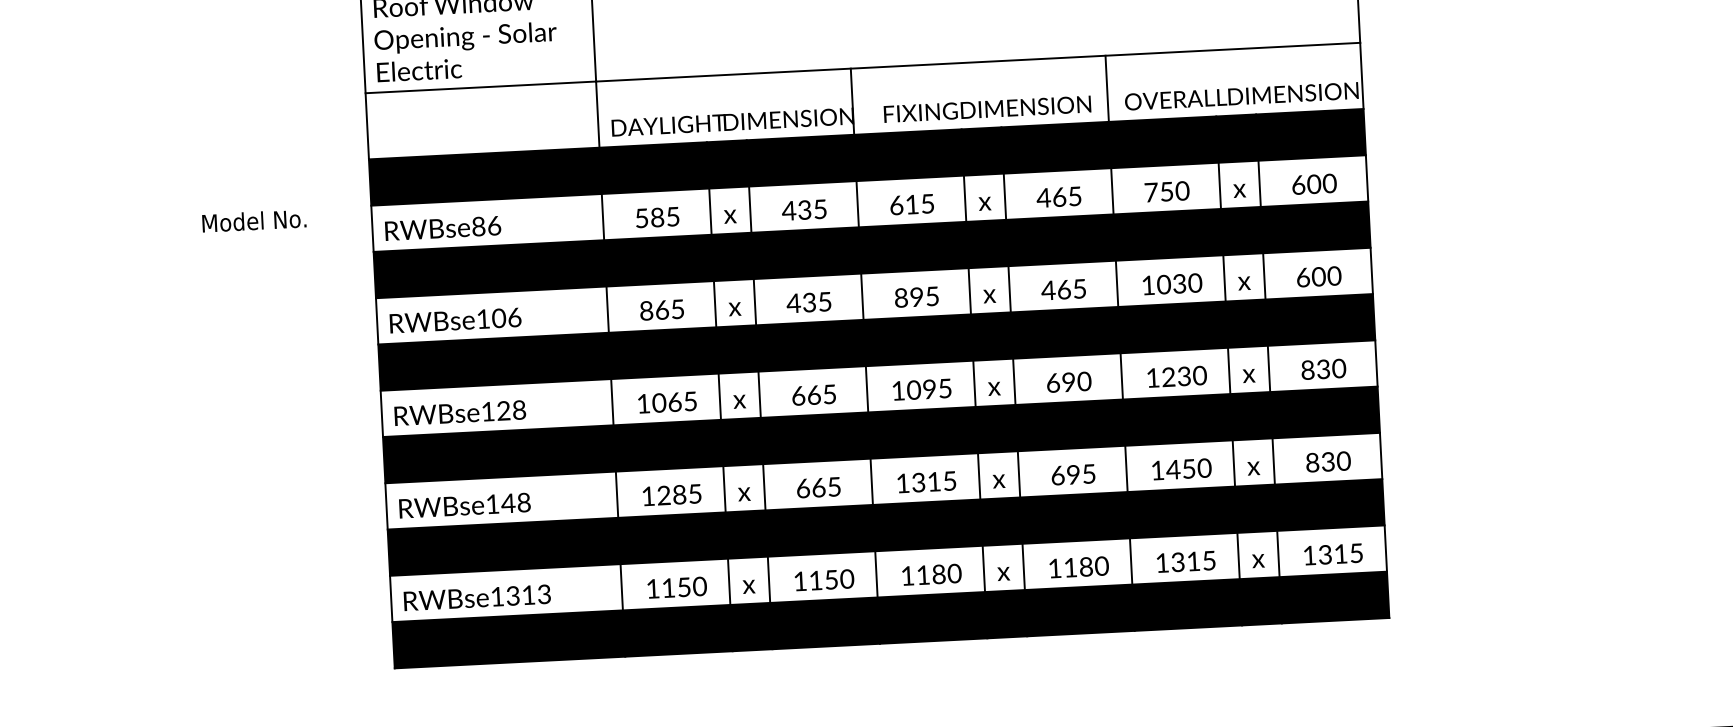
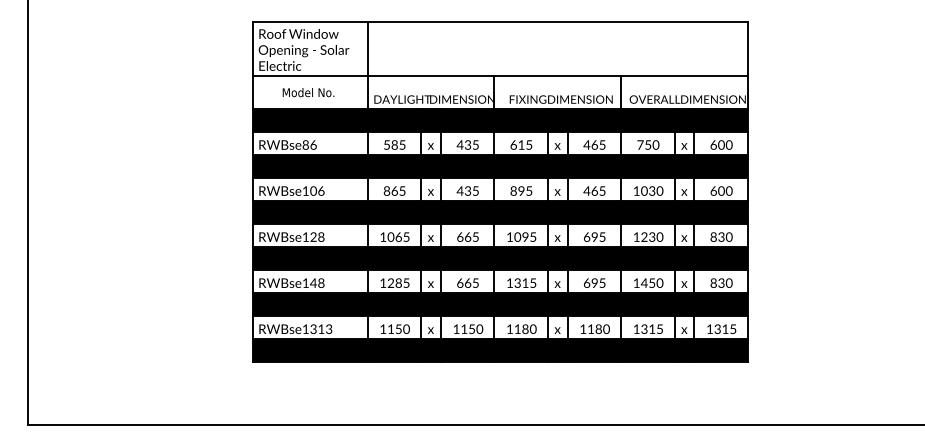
text: (254, 220) -> (308, 92), moved
text: (1084, 380) -> (602, 236), 690 -> 695

